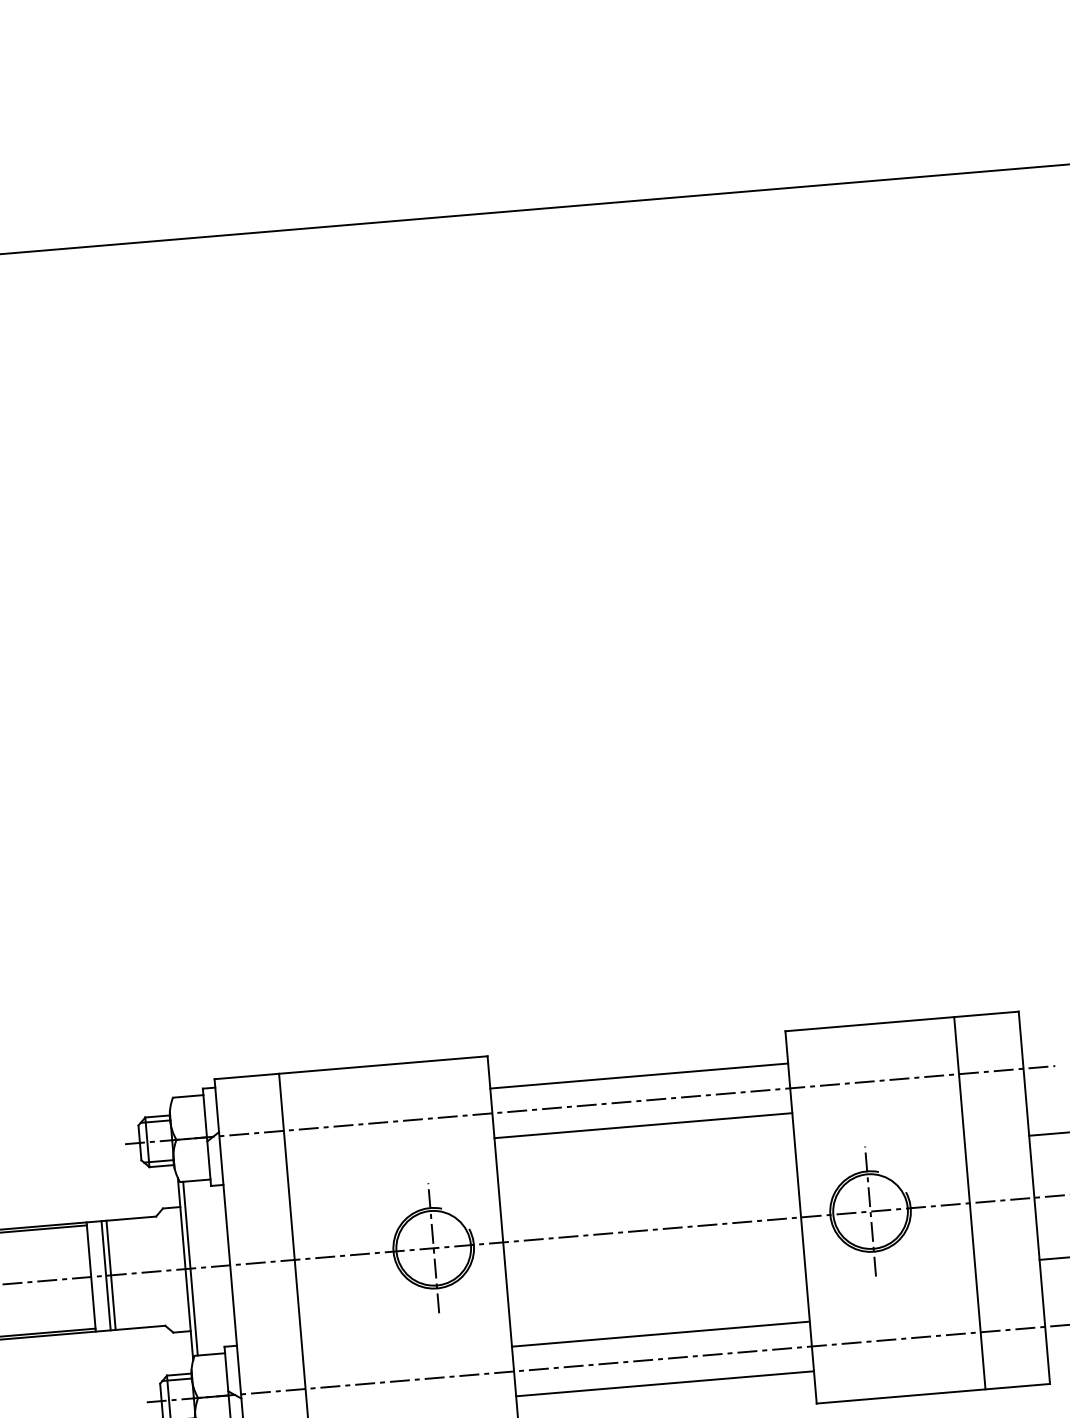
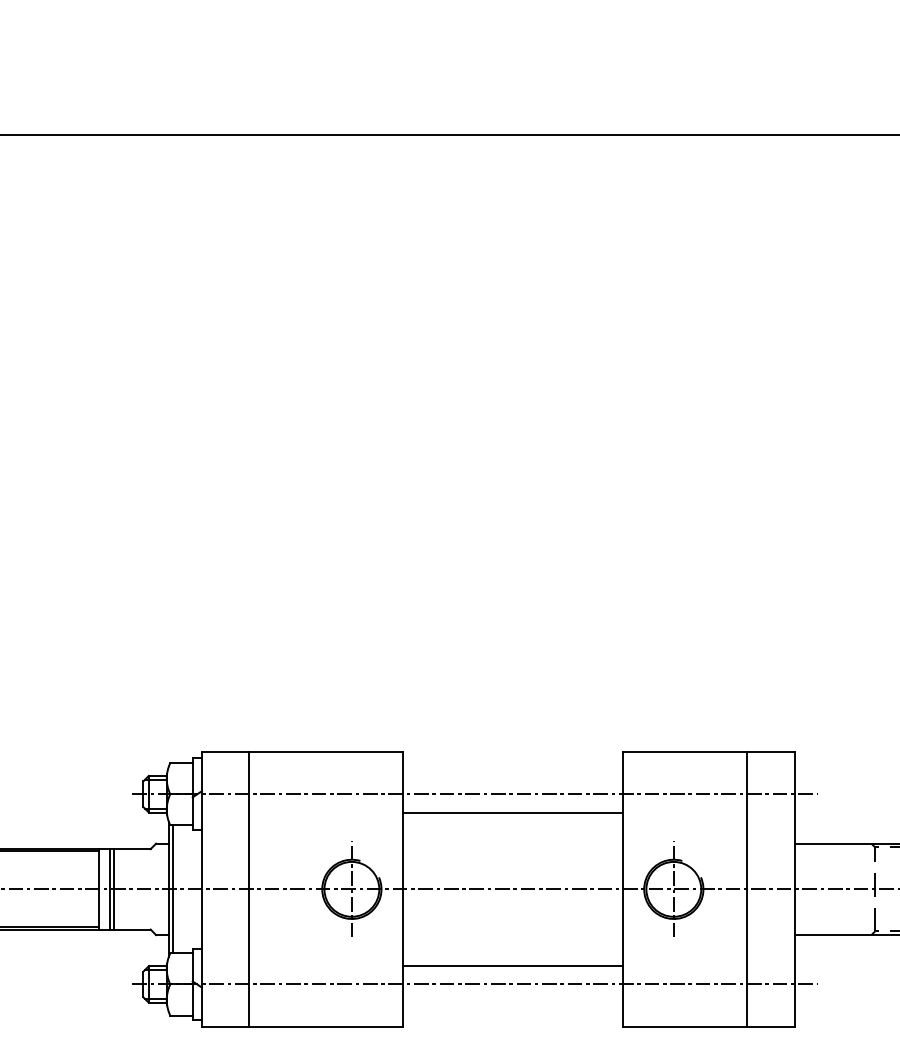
line: (638, 1075) -> (512, 775), removed
line: (664, 1383) -> (512, 1002), removed

